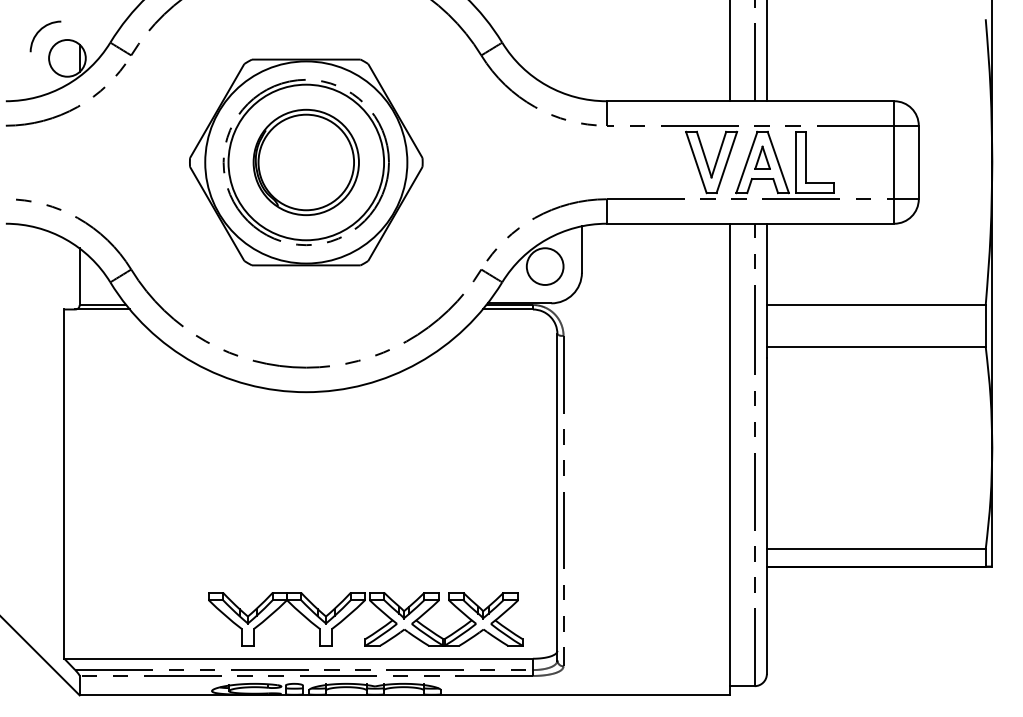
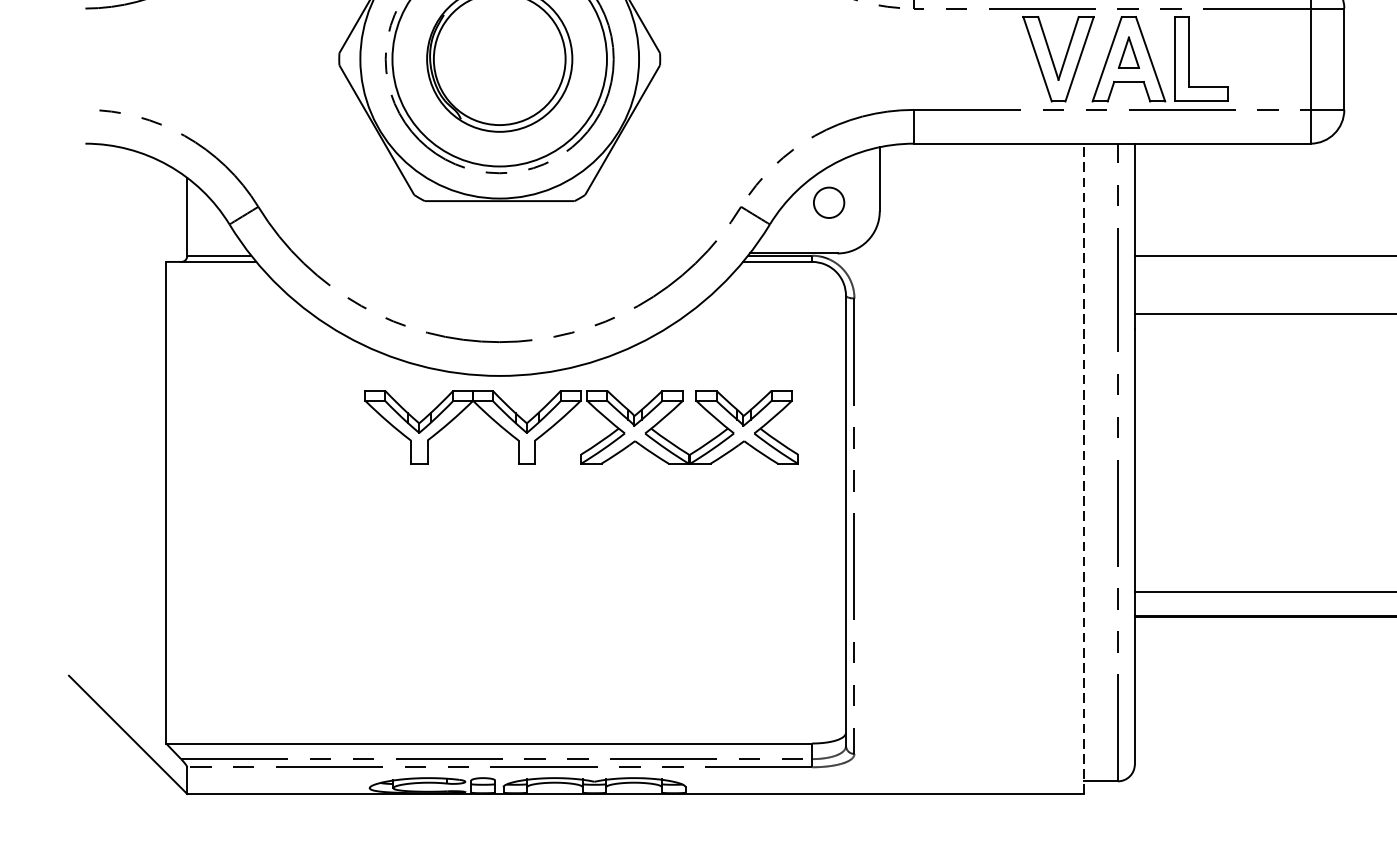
circle: (544, 266) -> (828, 202), size x0.6
line: (730, 459) -> (1084, 468), solid -> dashed
part: (356, 609) -> (568, 413), moved

